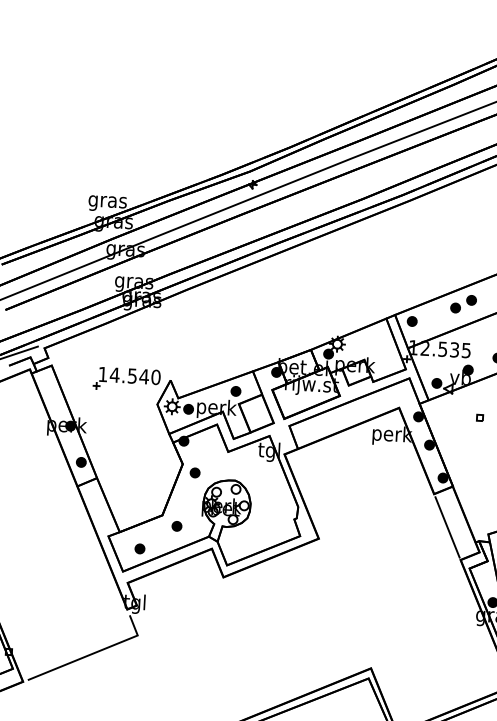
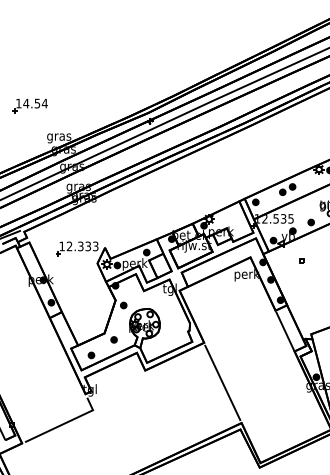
part: (63, 149) -> (29, 105), added
text: (135, 376) -> (82, 246), 14.540 -> 12.333
line: (344, 602) -> (222, 382), added

